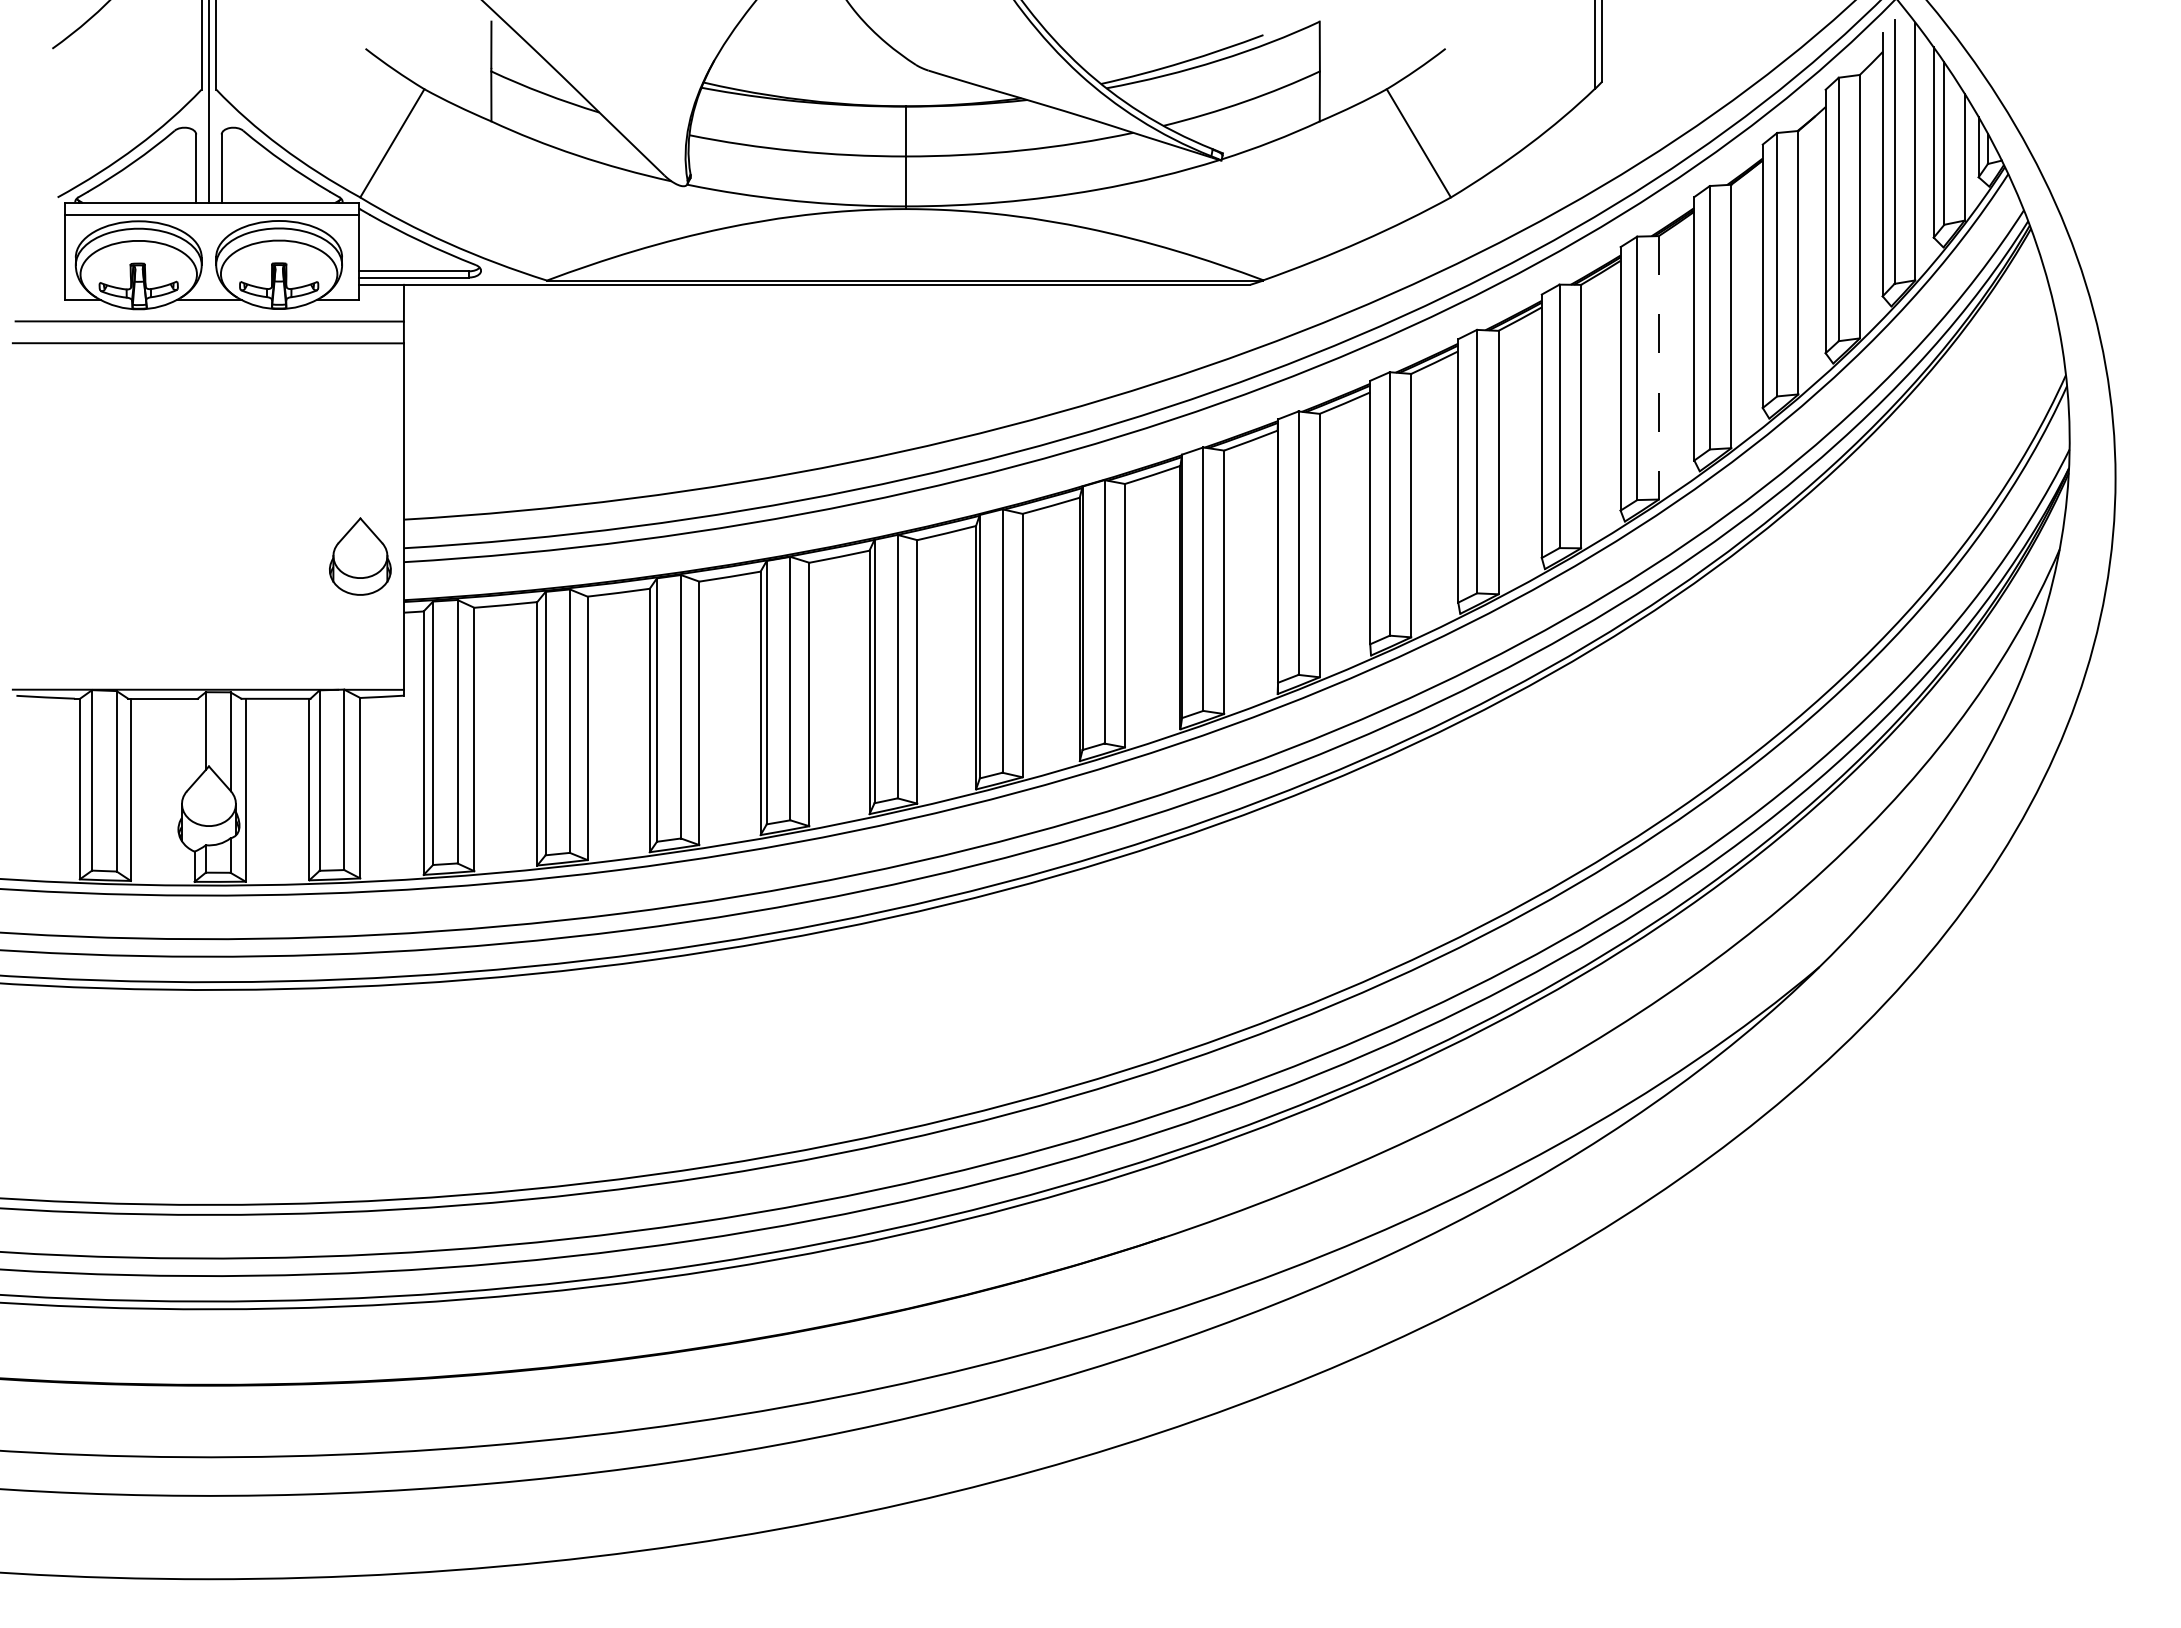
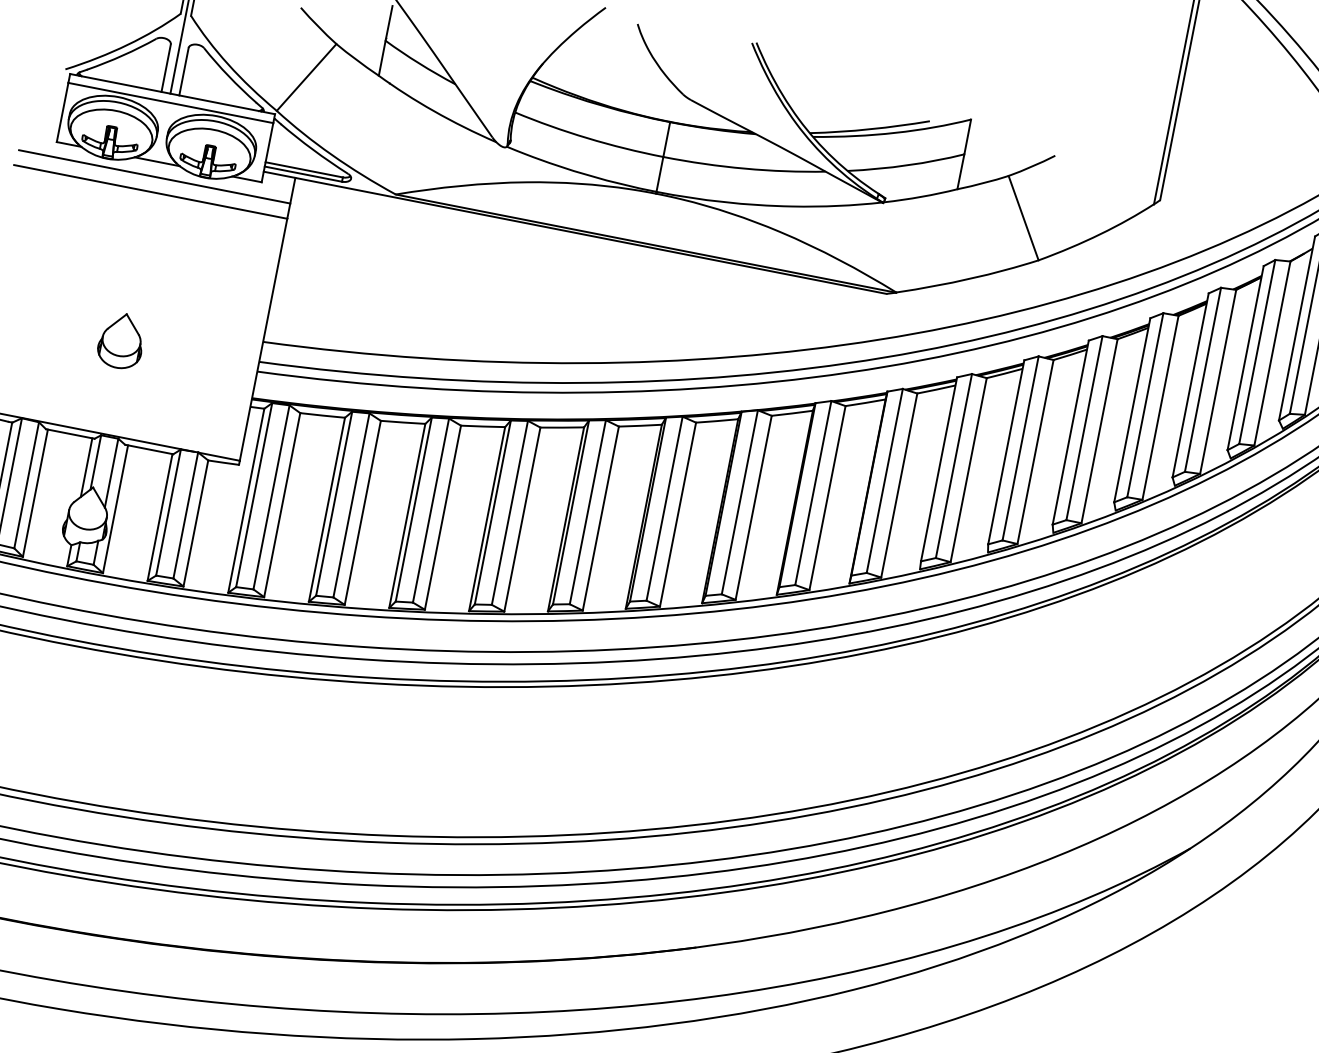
line: (1658, 367) -> (1160, 407), dashed -> solid
part: (360, 556) -> (121, 340), moved
line: (194, 740) -> (86, 467), added

